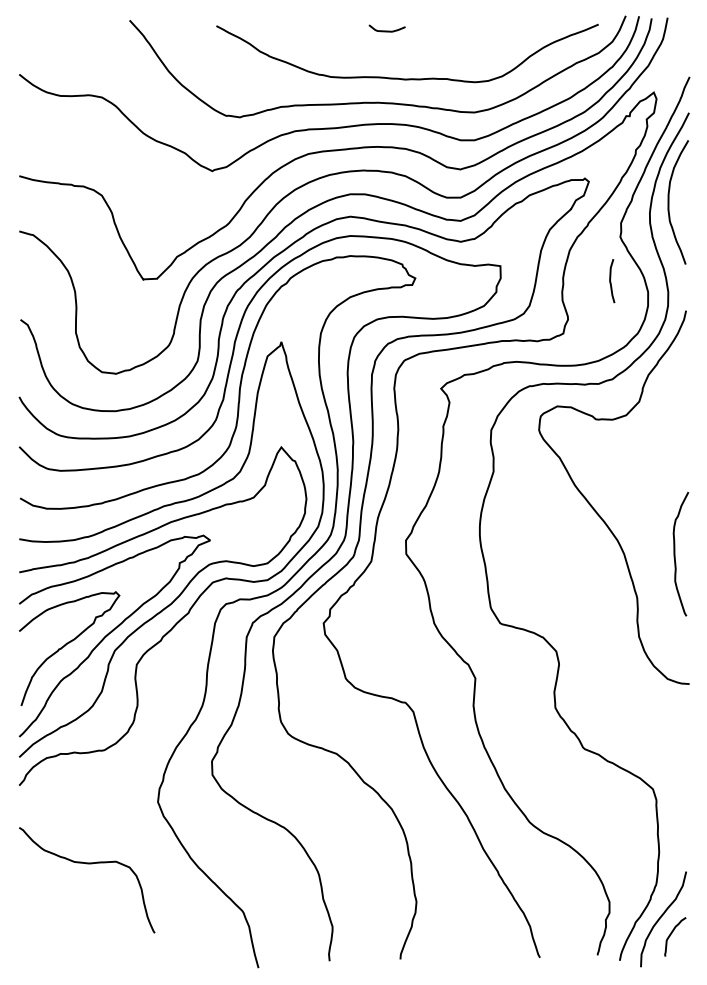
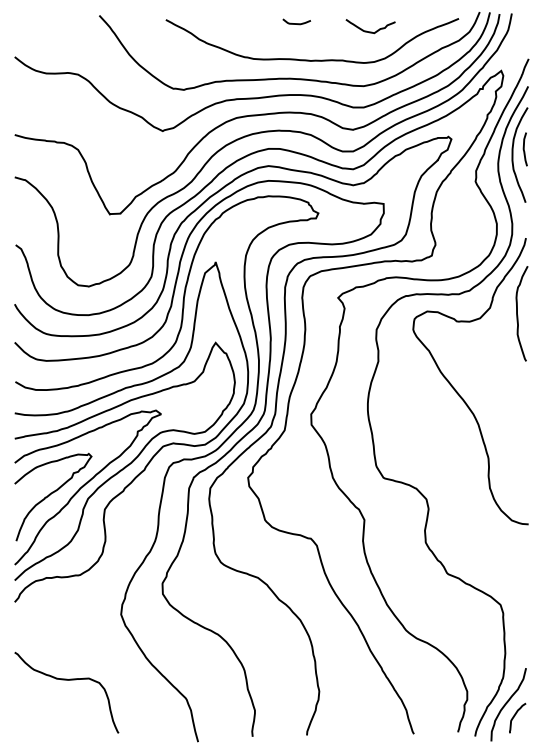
curve: (483, 41) -> (370, 31), added
curve: (611, 281) -> (524, 149), moved
curve: (676, 556) -> (518, 315), moved
curve: (86, 864) -> (66, 680), moved

